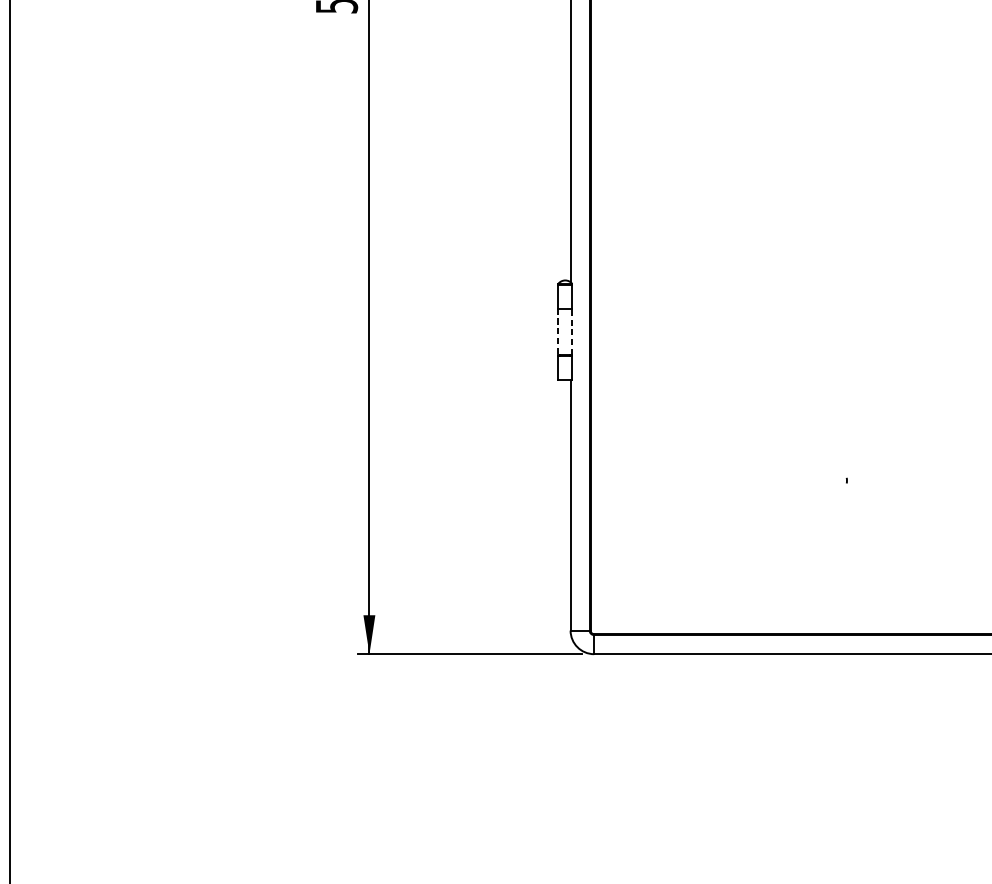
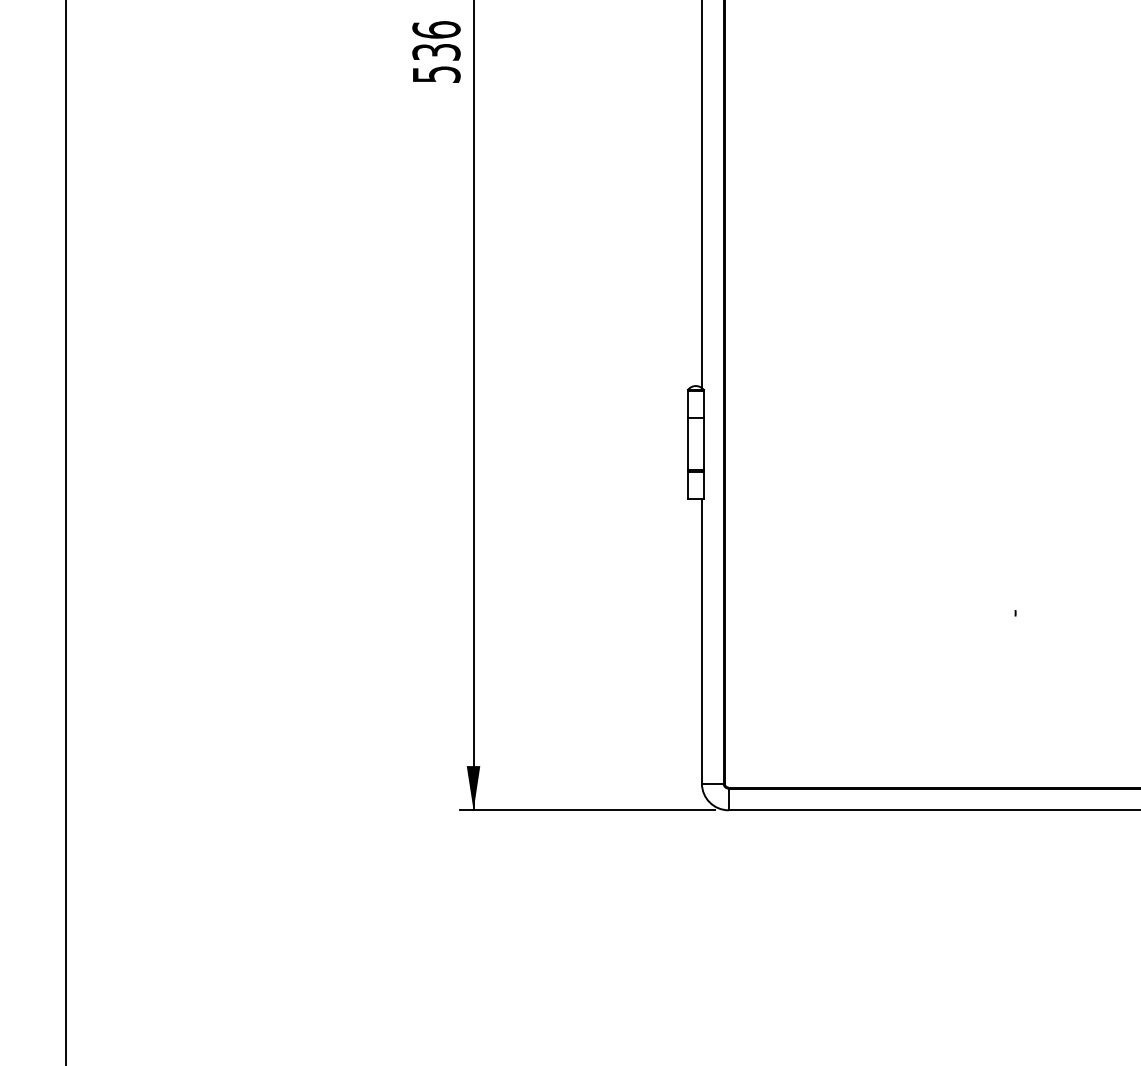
line: (558, 331) -> (688, 444), dashed -> solid
line: (571, 331) -> (703, 443), dashed -> solid

